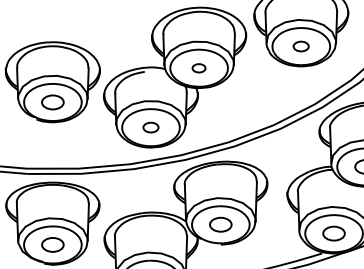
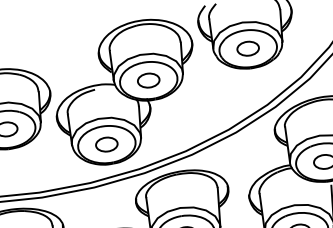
part: (300, 46) -> (247, 48), size x1.43
part: (198, 68) -> (148, 80), size x1.67
part: (150, 127) -> (106, 144), size x1.43

